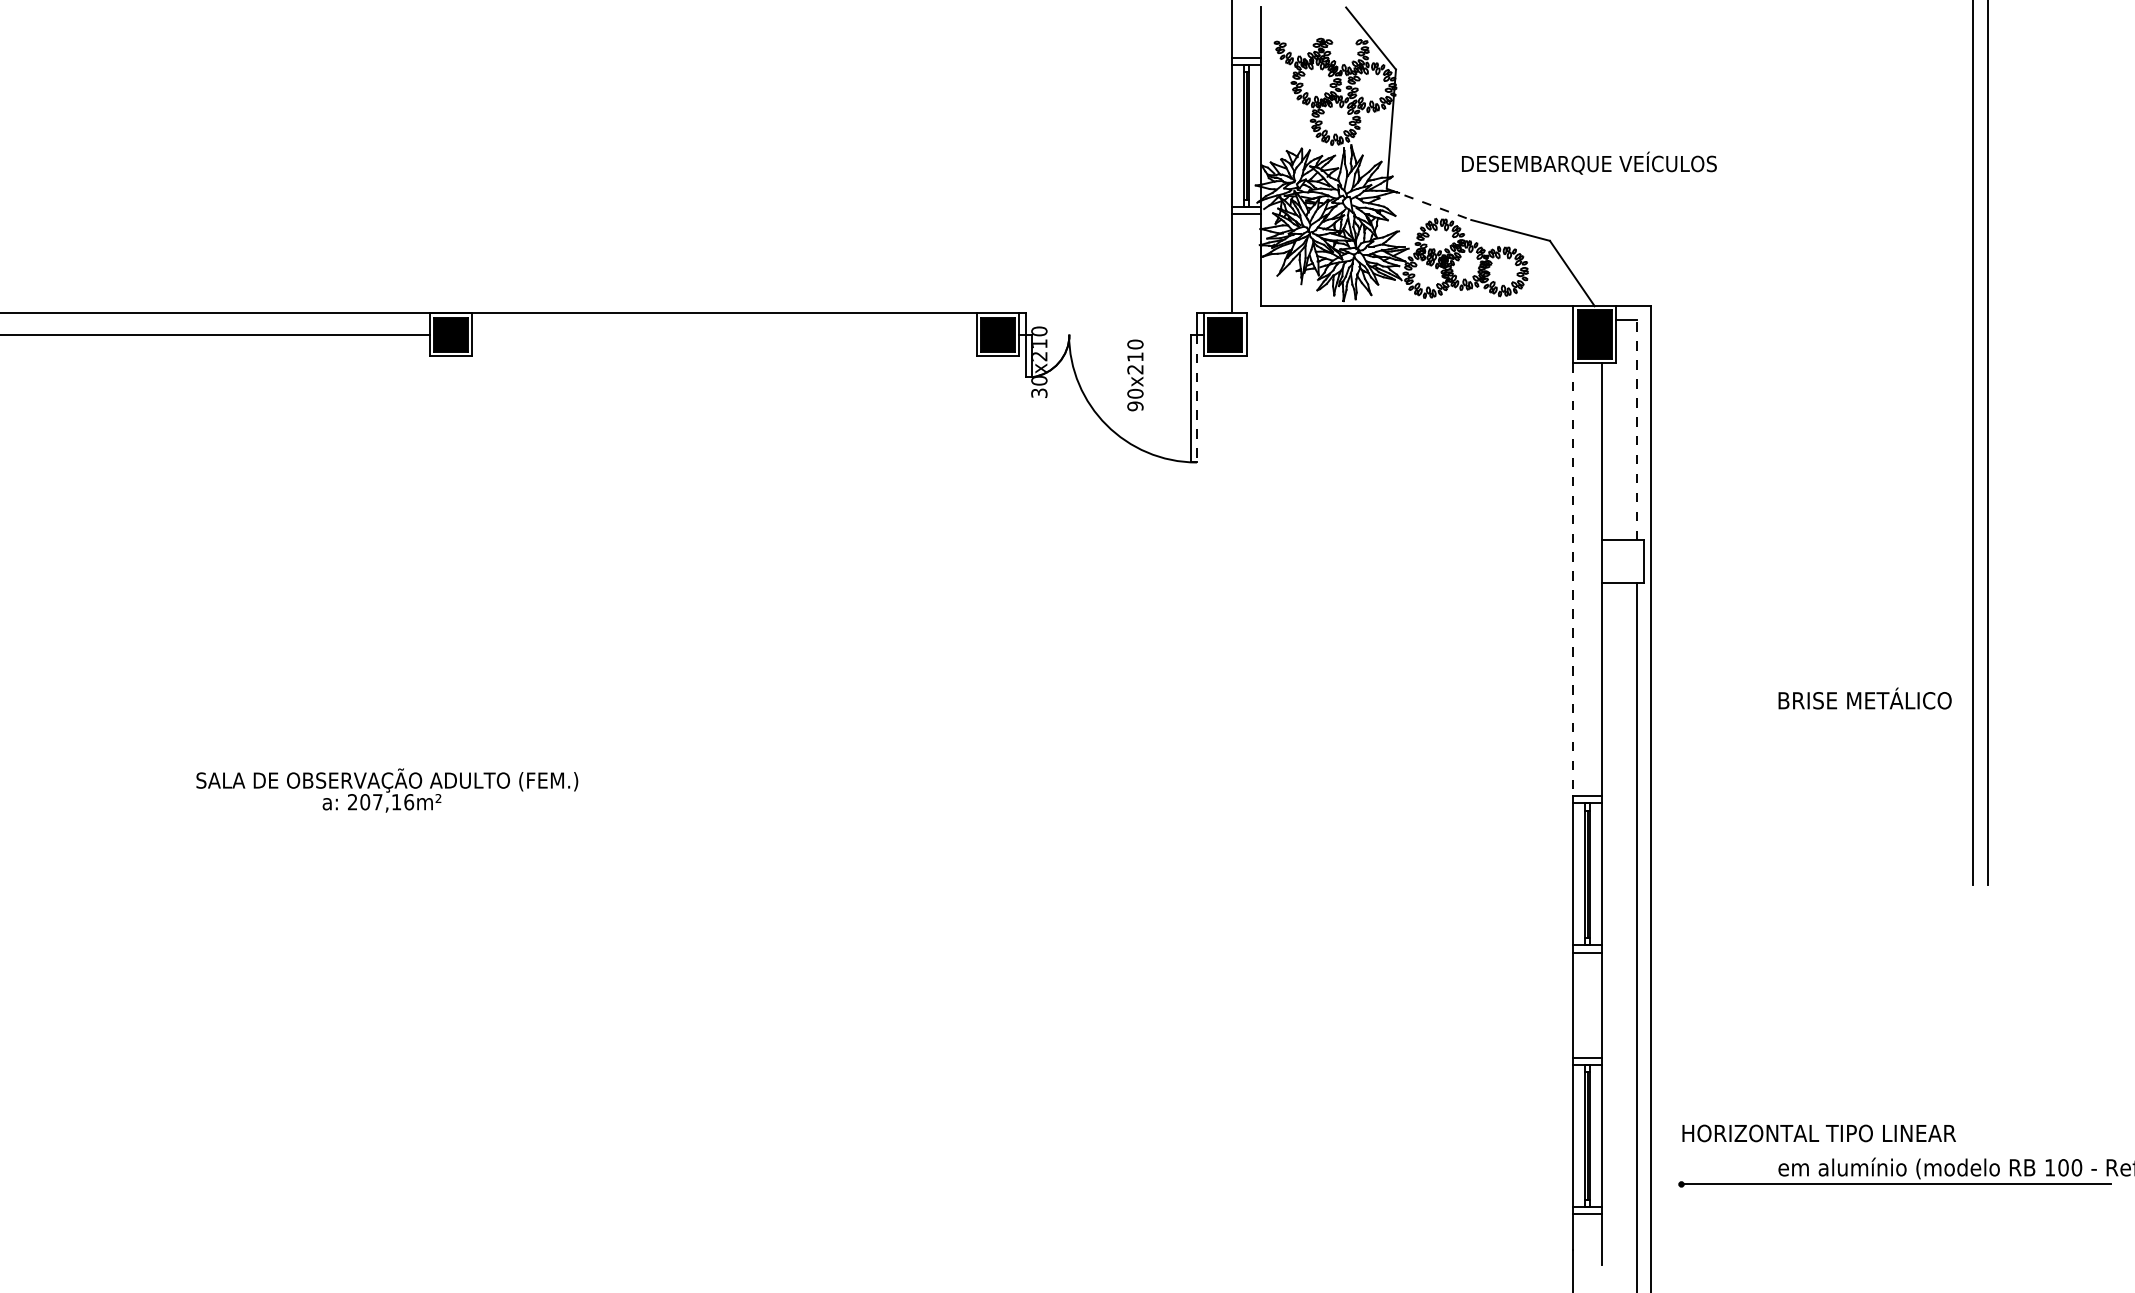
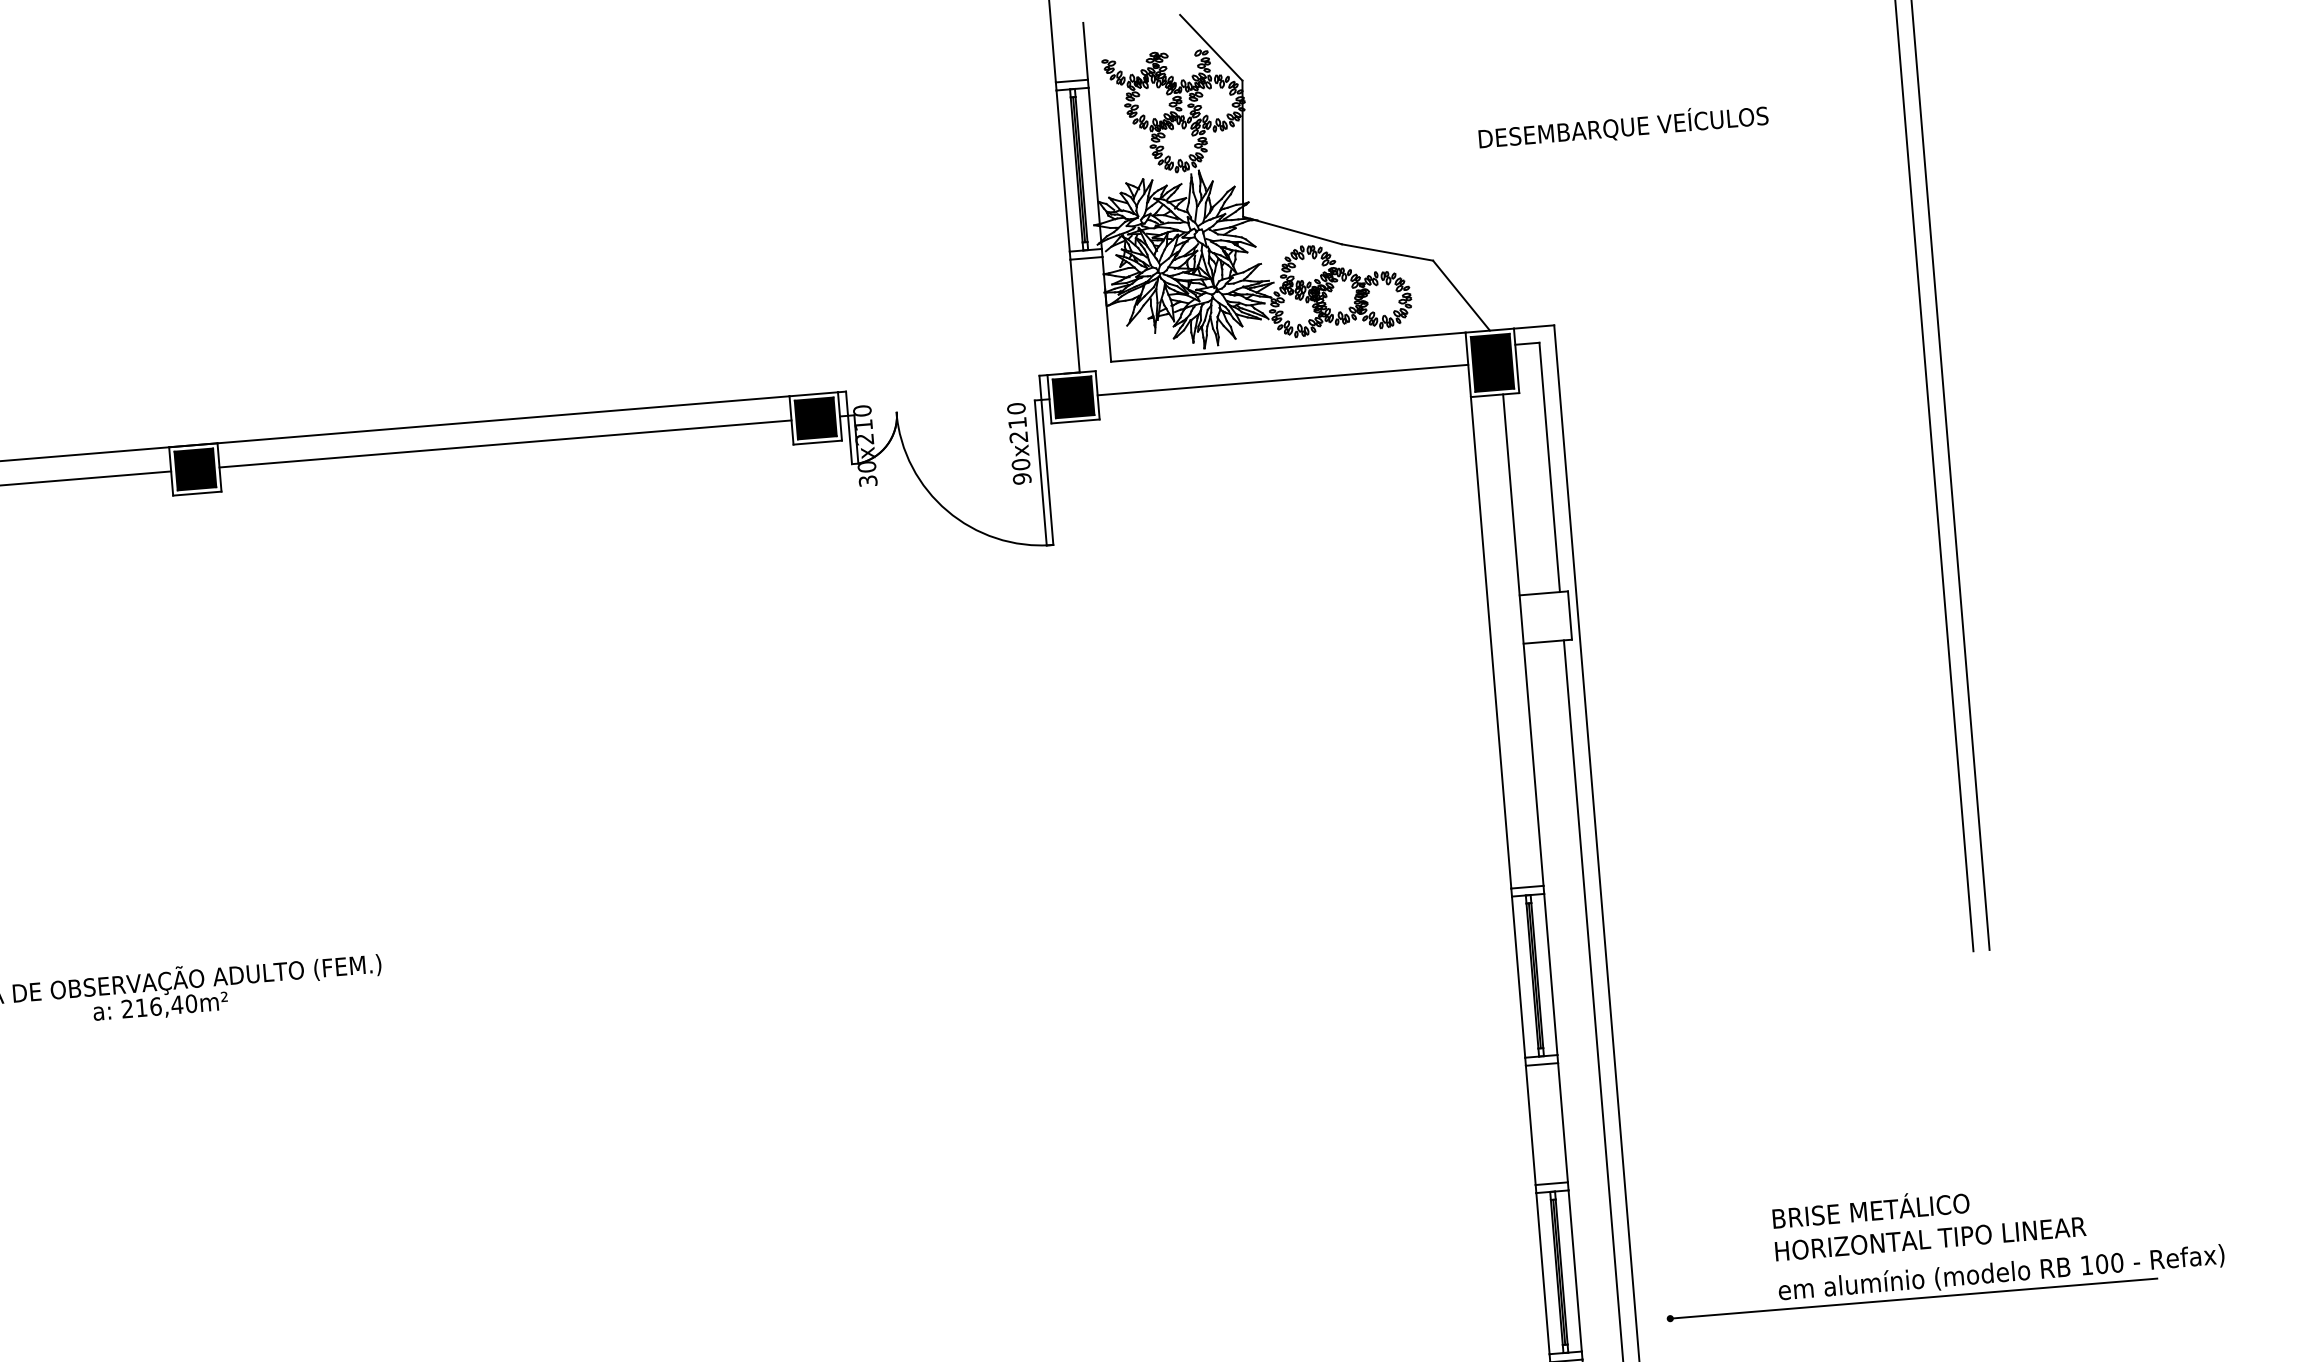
text: (1589, 162) -> (1623, 125), moved
line: (1429, 204) -> (1293, 230), dashed -> solid
line: (724, 334) -> (505, 443), added
line: (1409, 334) -> (1282, 379), added
text: (1135, 375) -> (1019, 443), moved
line: (1196, 398) -> (1046, 472), dashed -> solid
line: (1637, 430) -> (1550, 467), dashed -> solid
line: (1573, 579) -> (1491, 642), dashed -> solid
text: (1864, 698) -> (1870, 1208), moved
text: (387, 802) -> (166, 1006), 207,16m² -> 216,40m²
text: (1818, 1133) -> (1929, 1239), moved

